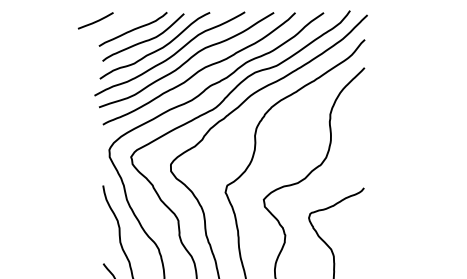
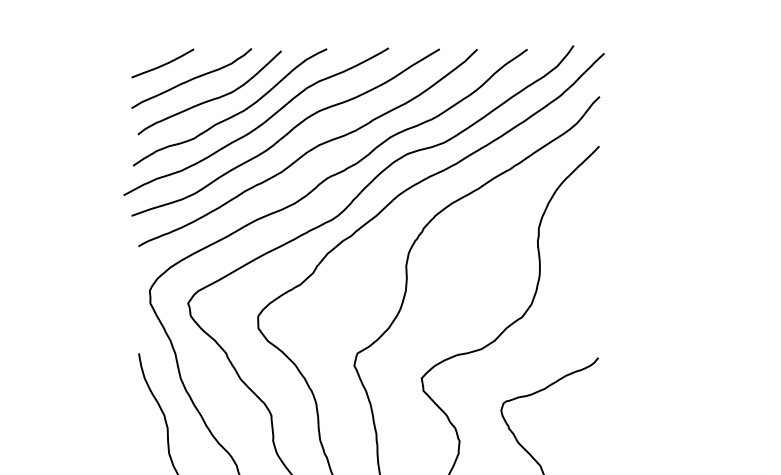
curve: (96, 20) -> (164, 62), moved

